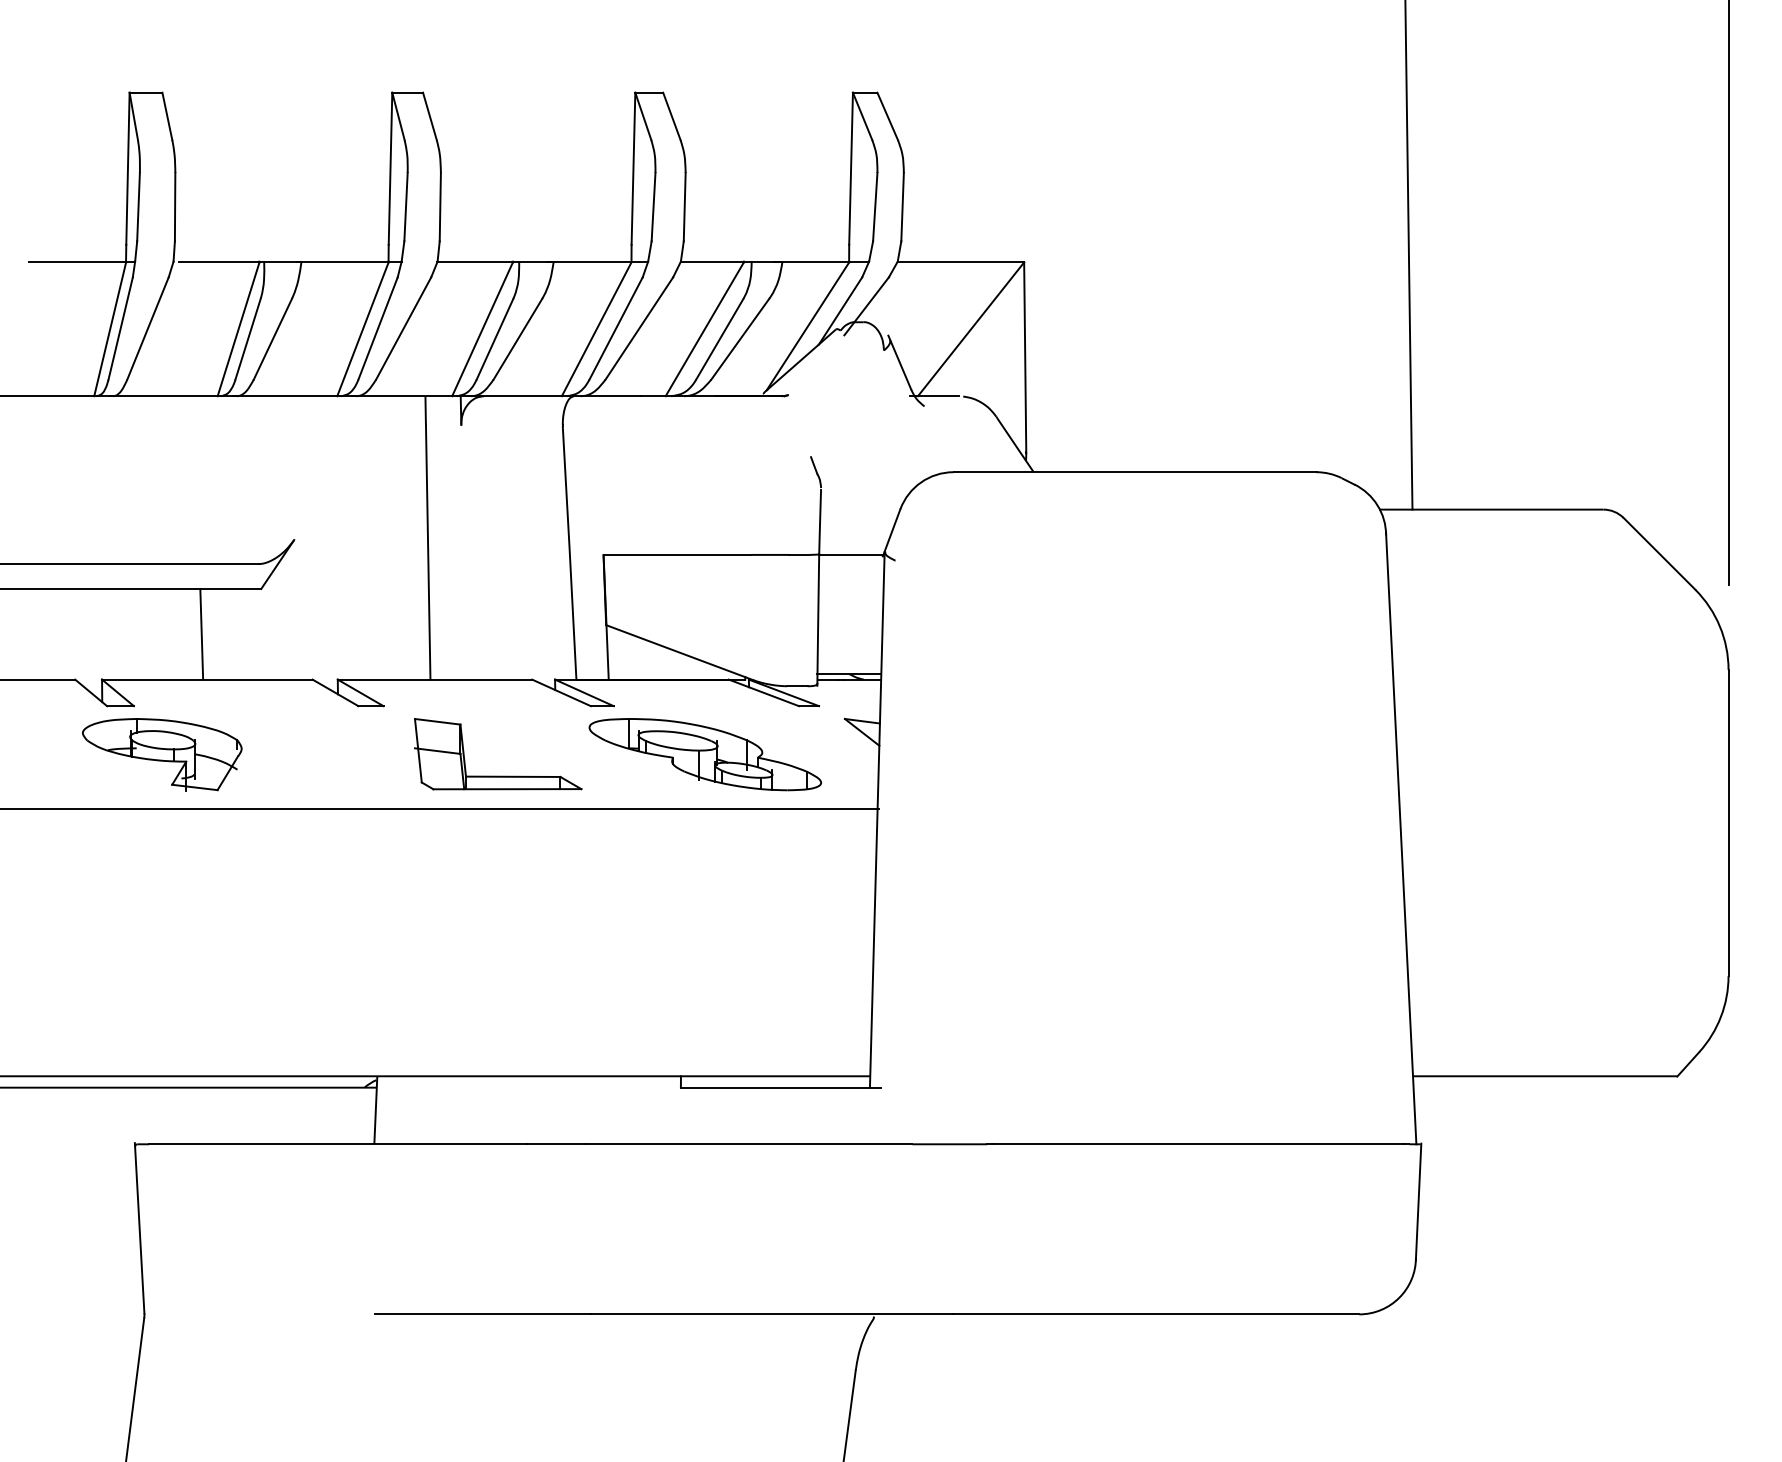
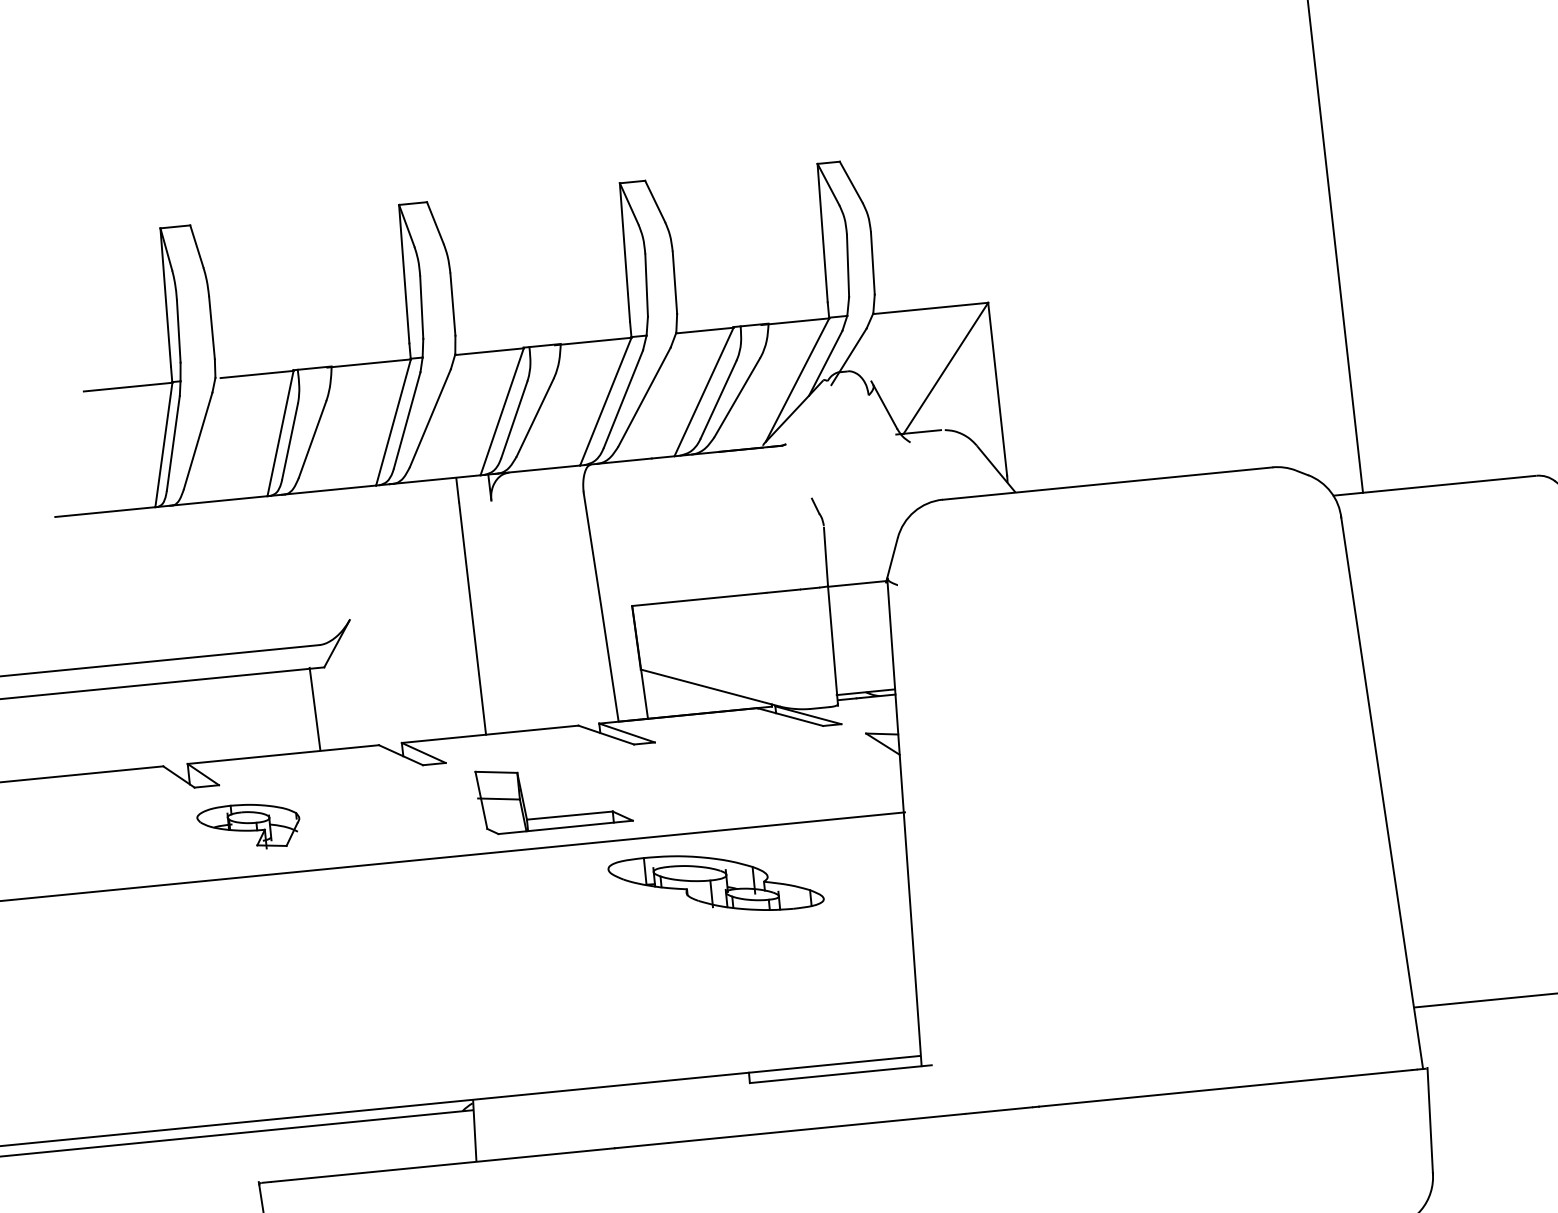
line: (201, 633) -> (314, 708), moved
part: (162, 754) -> (249, 826), size x0.7
part: (704, 754) -> (715, 883), moved

